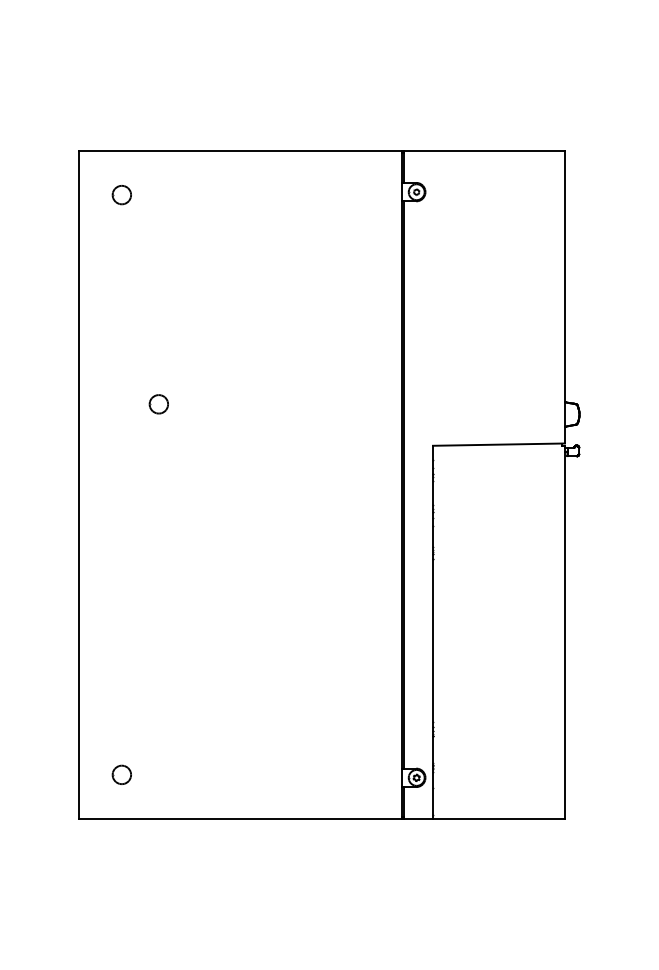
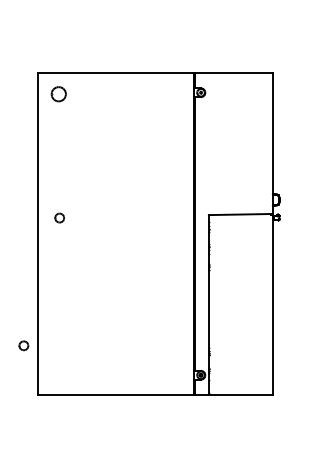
part: (121, 193) -> (58, 93), size x1.6
part: (158, 403) -> (59, 217), moved
part: (121, 774) -> (23, 345), moved

